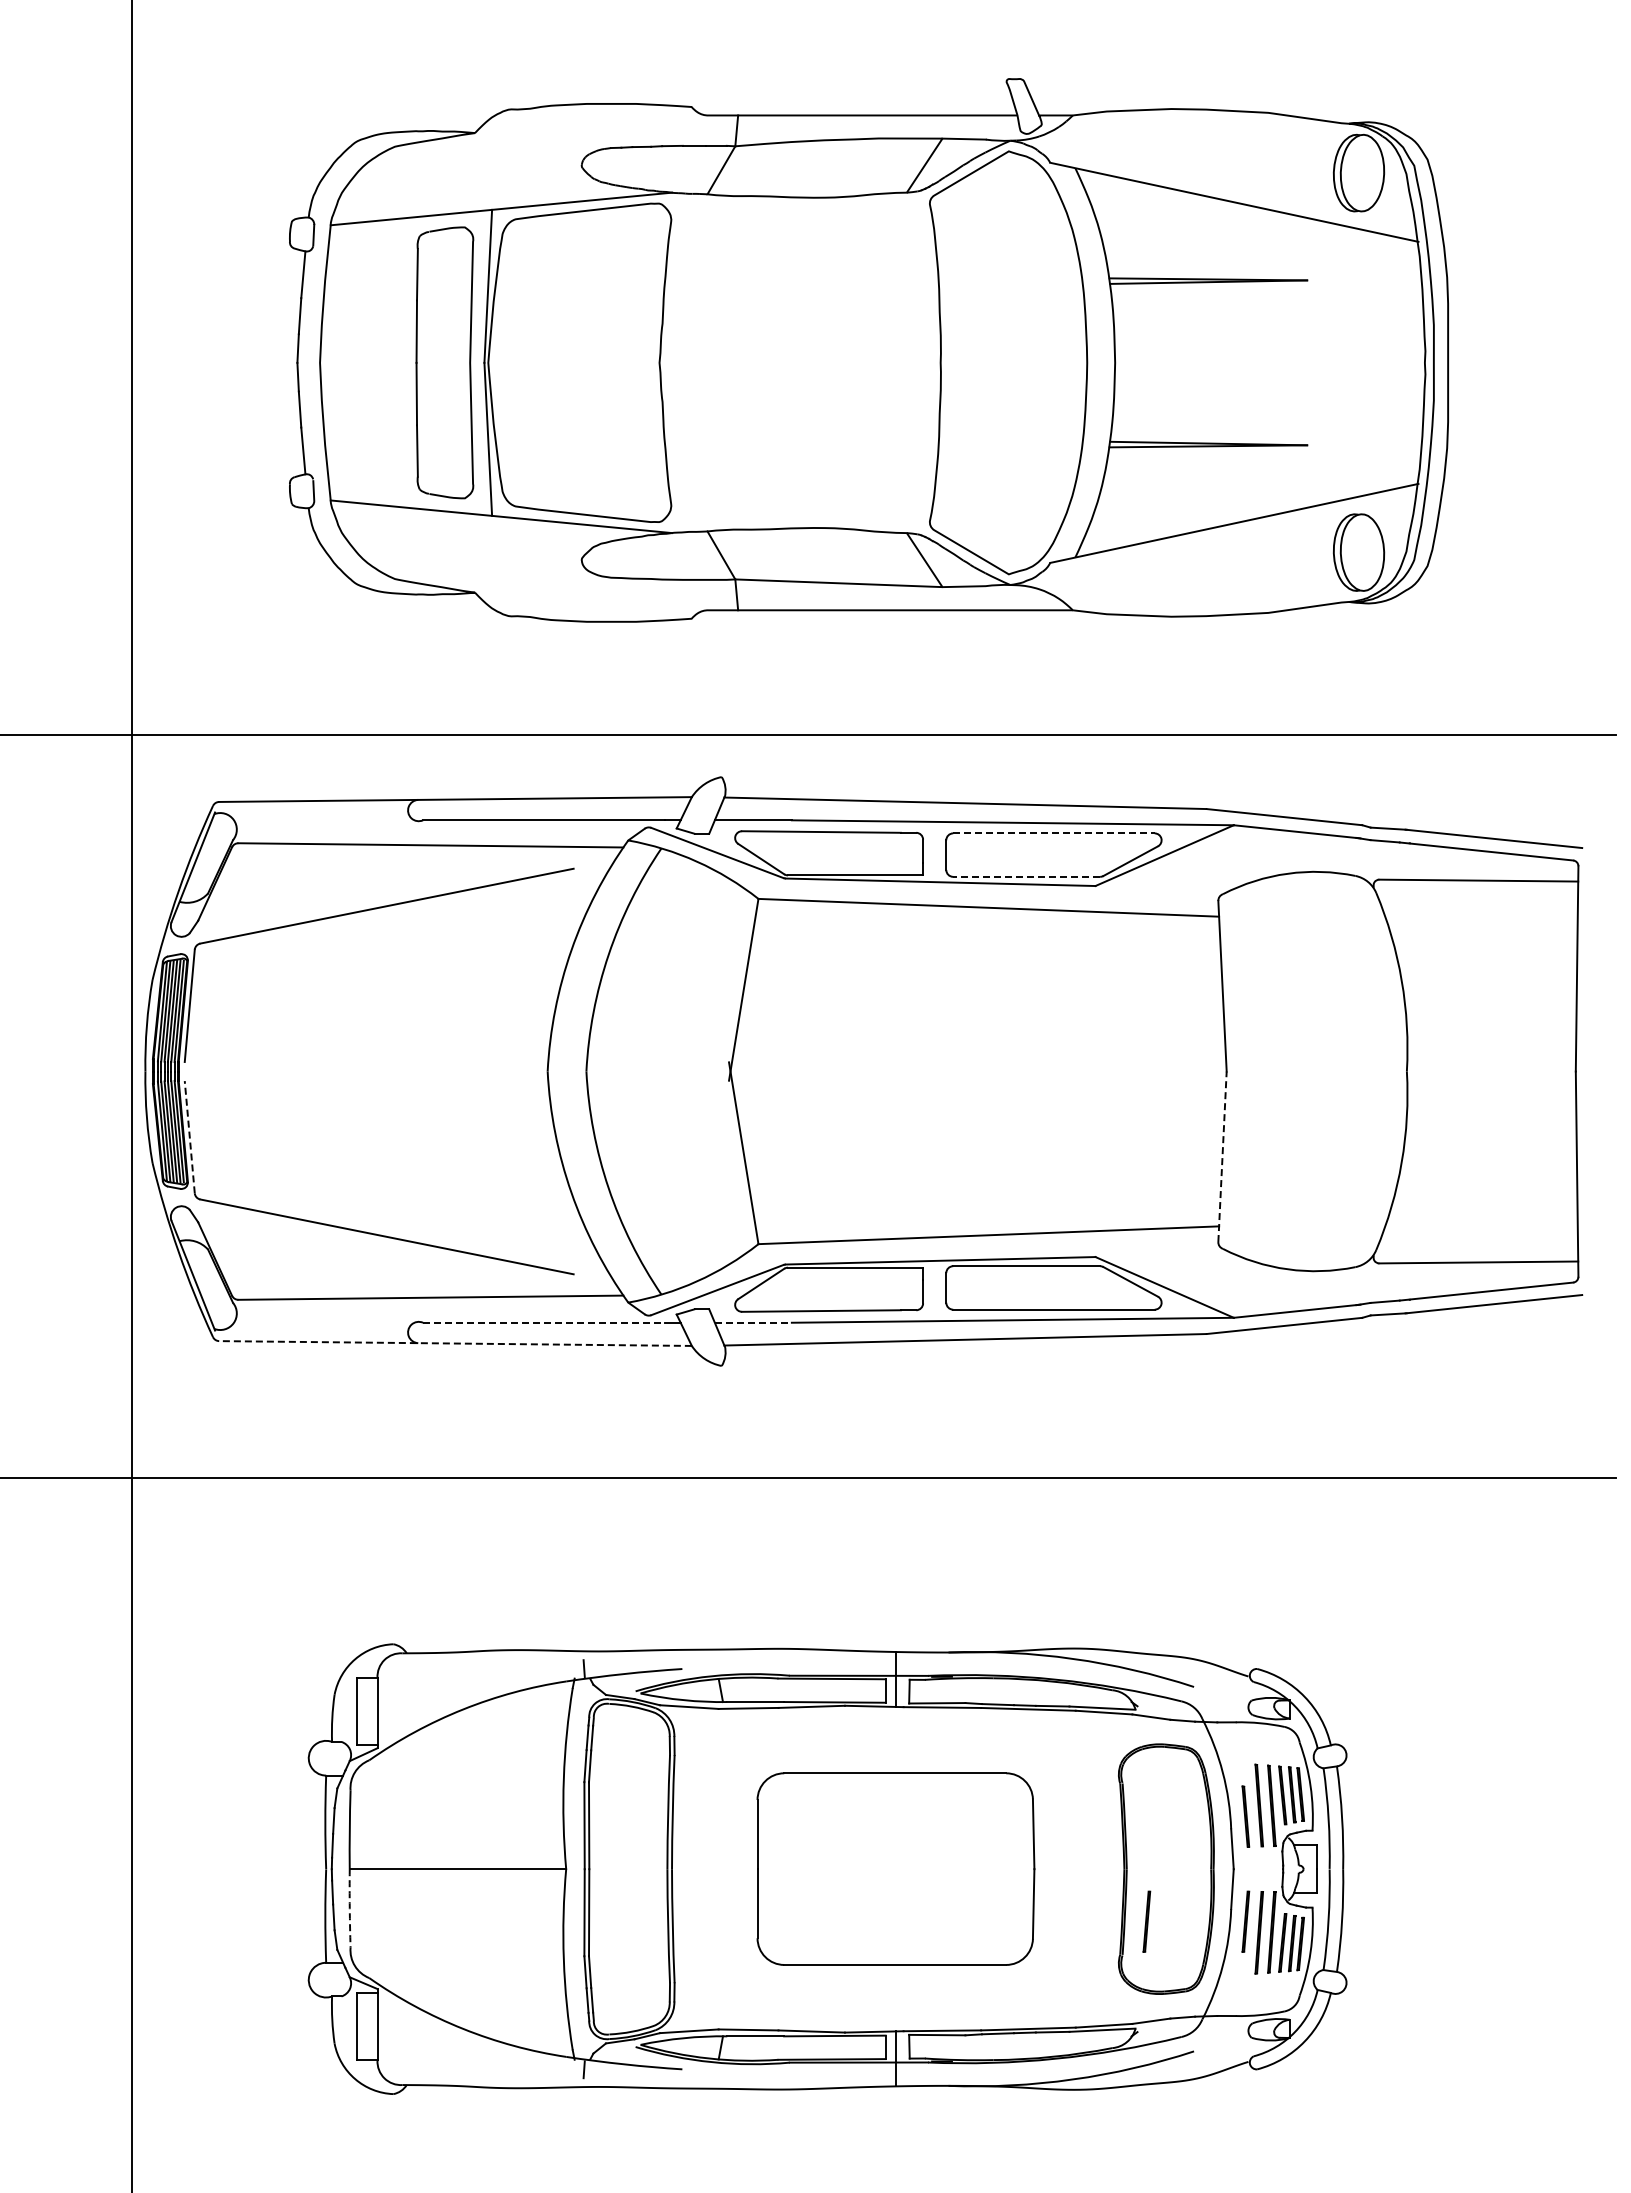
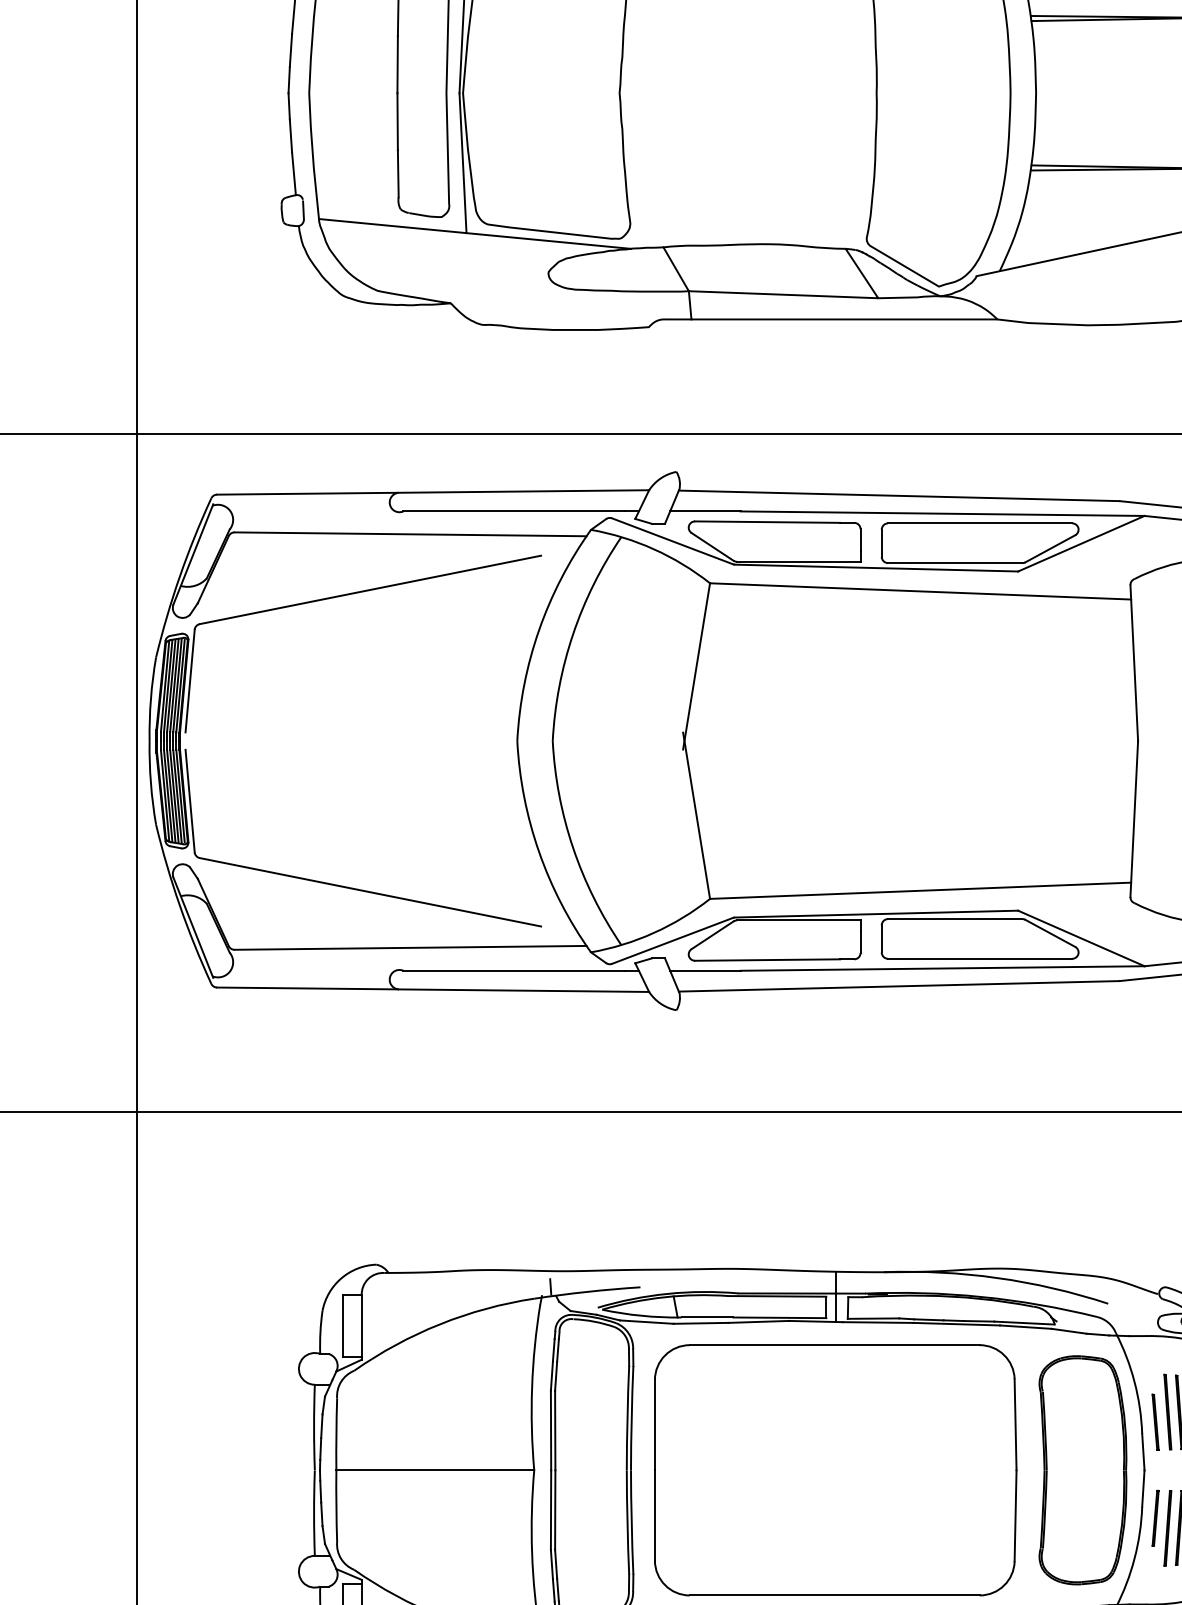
line: (1053, 833) -> (979, 523), dashed -> solid
line: (1026, 876) -> (955, 562), dashed -> solid
line: (189, 1136) -> (189, 800), dashed -> solid
line: (1222, 1156) -> (1134, 818), dashed -> solid
line: (544, 1322) -> (514, 970), dashed -> solid
line: (753, 1322) -> (705, 970), dashed -> solid
line: (455, 1343) -> (433, 989), dashed -> solid
part: (895, 1868) -> (835, 1469), size x1.43
arc: (349, 1908) -> (336, 1506), dashed -> solid
line: (1146, 1921) -> (1064, 1518), removed

